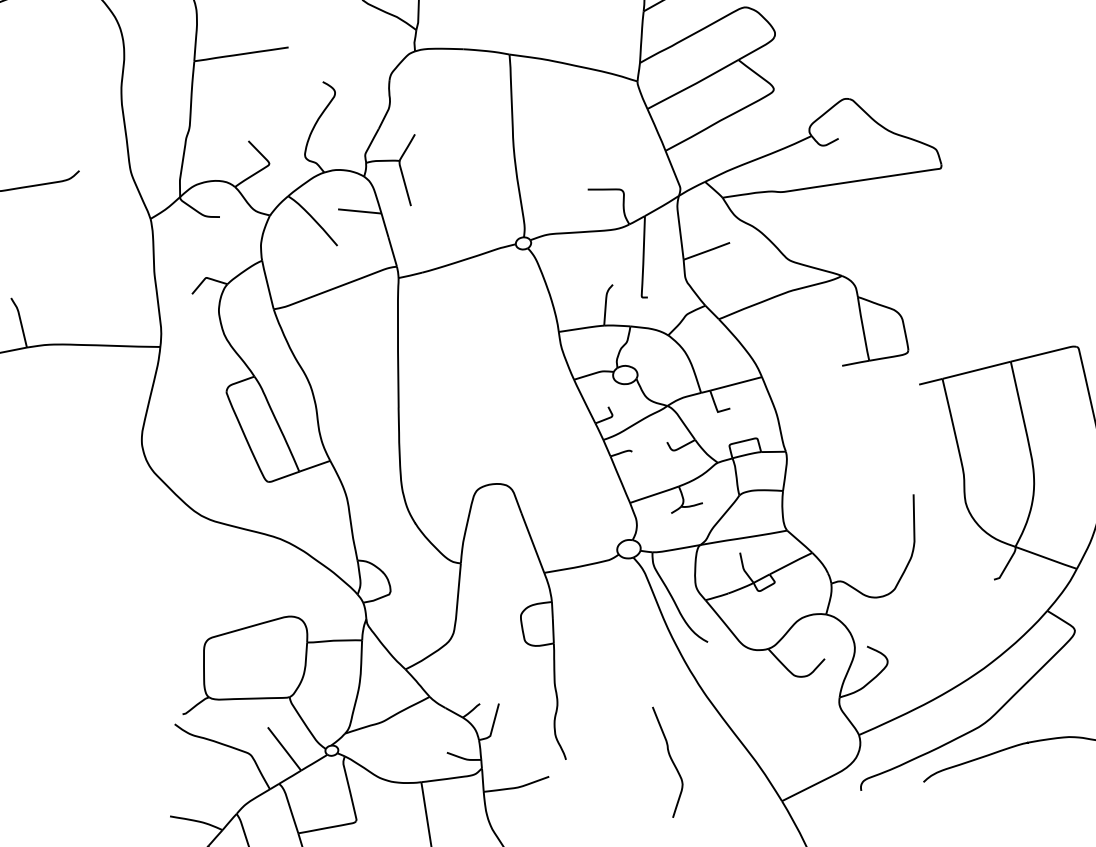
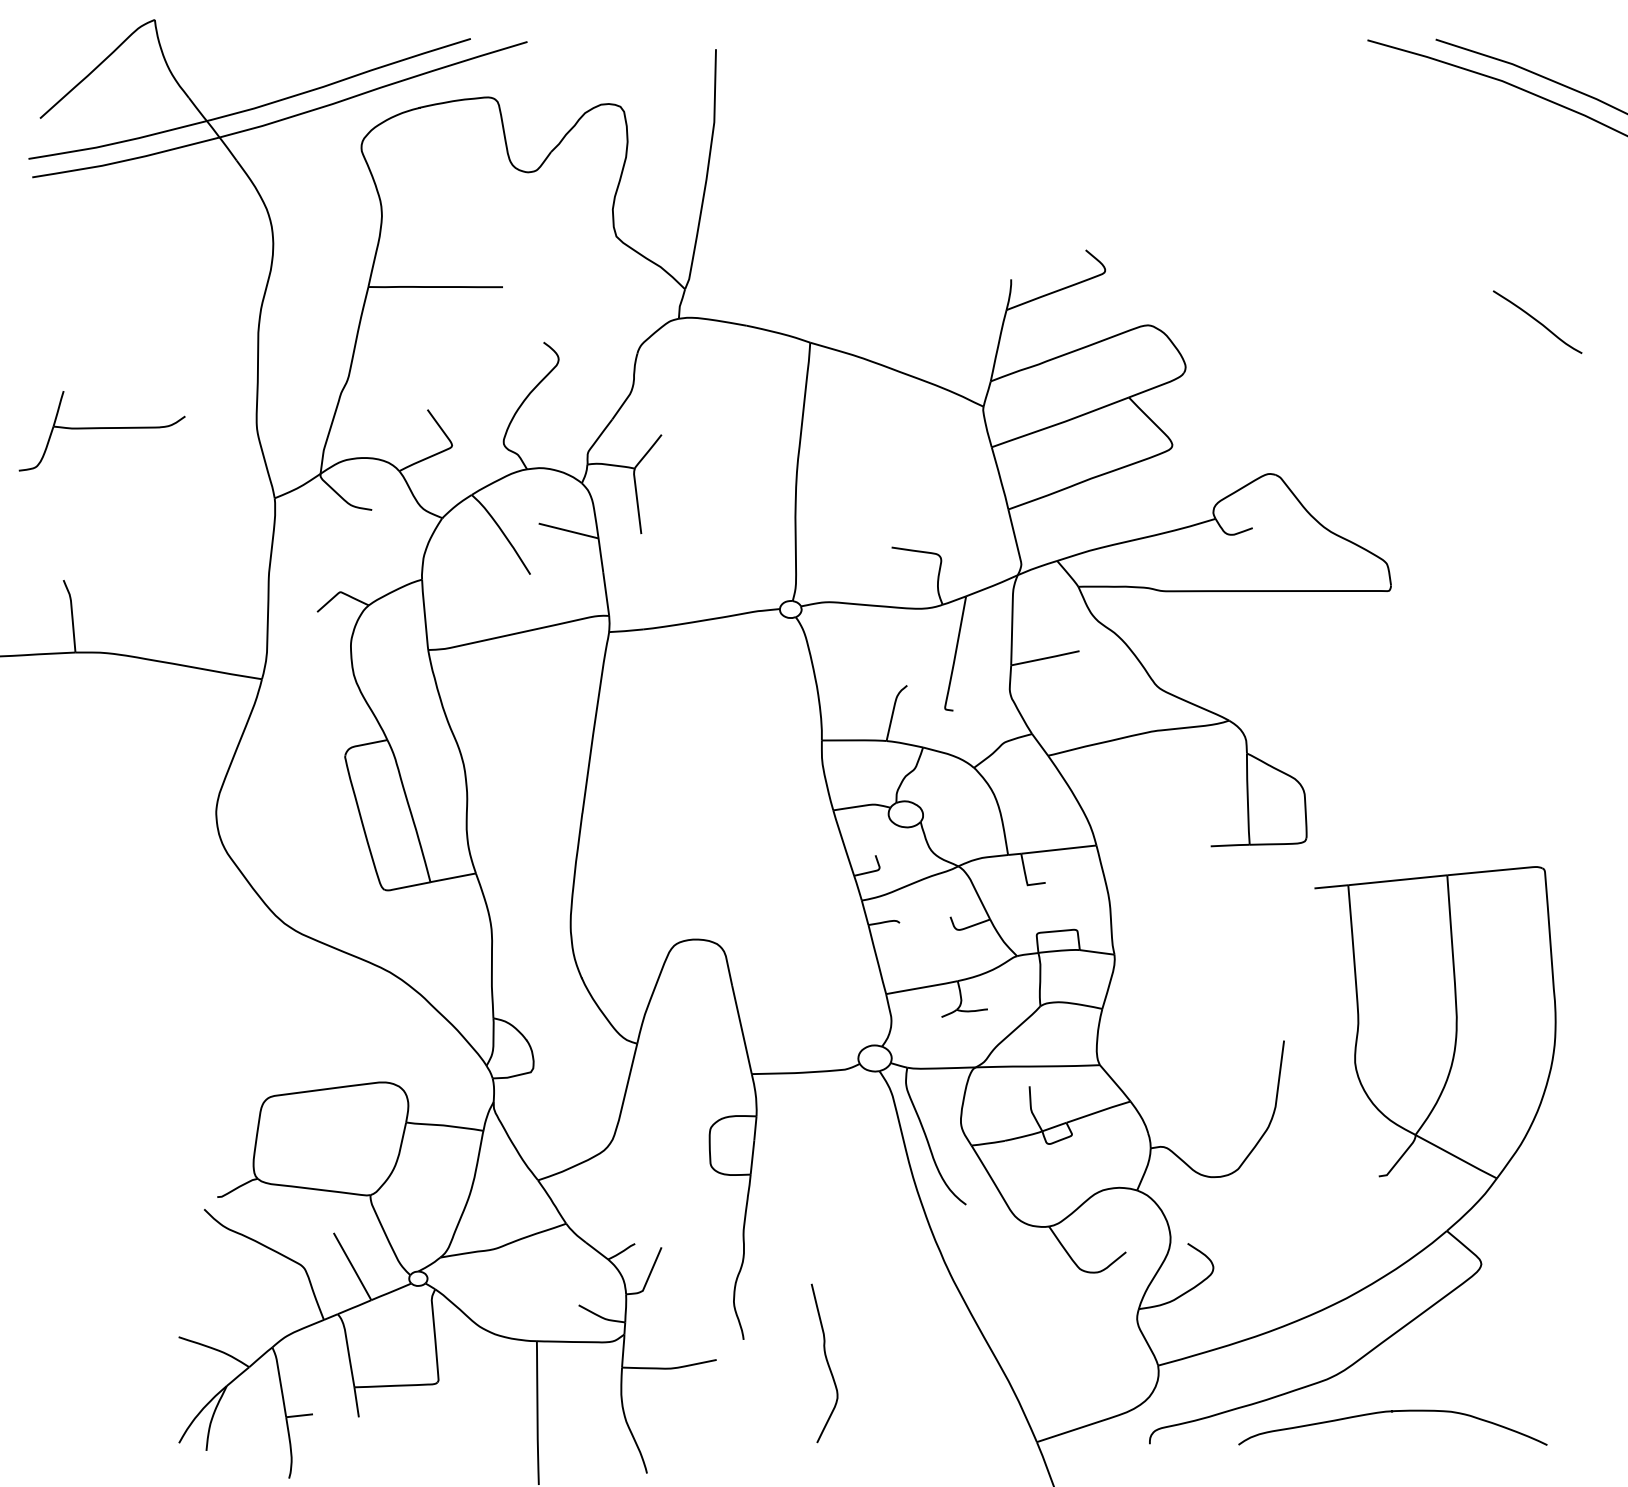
curve: (671, 760) -> (826, 1362), moved

